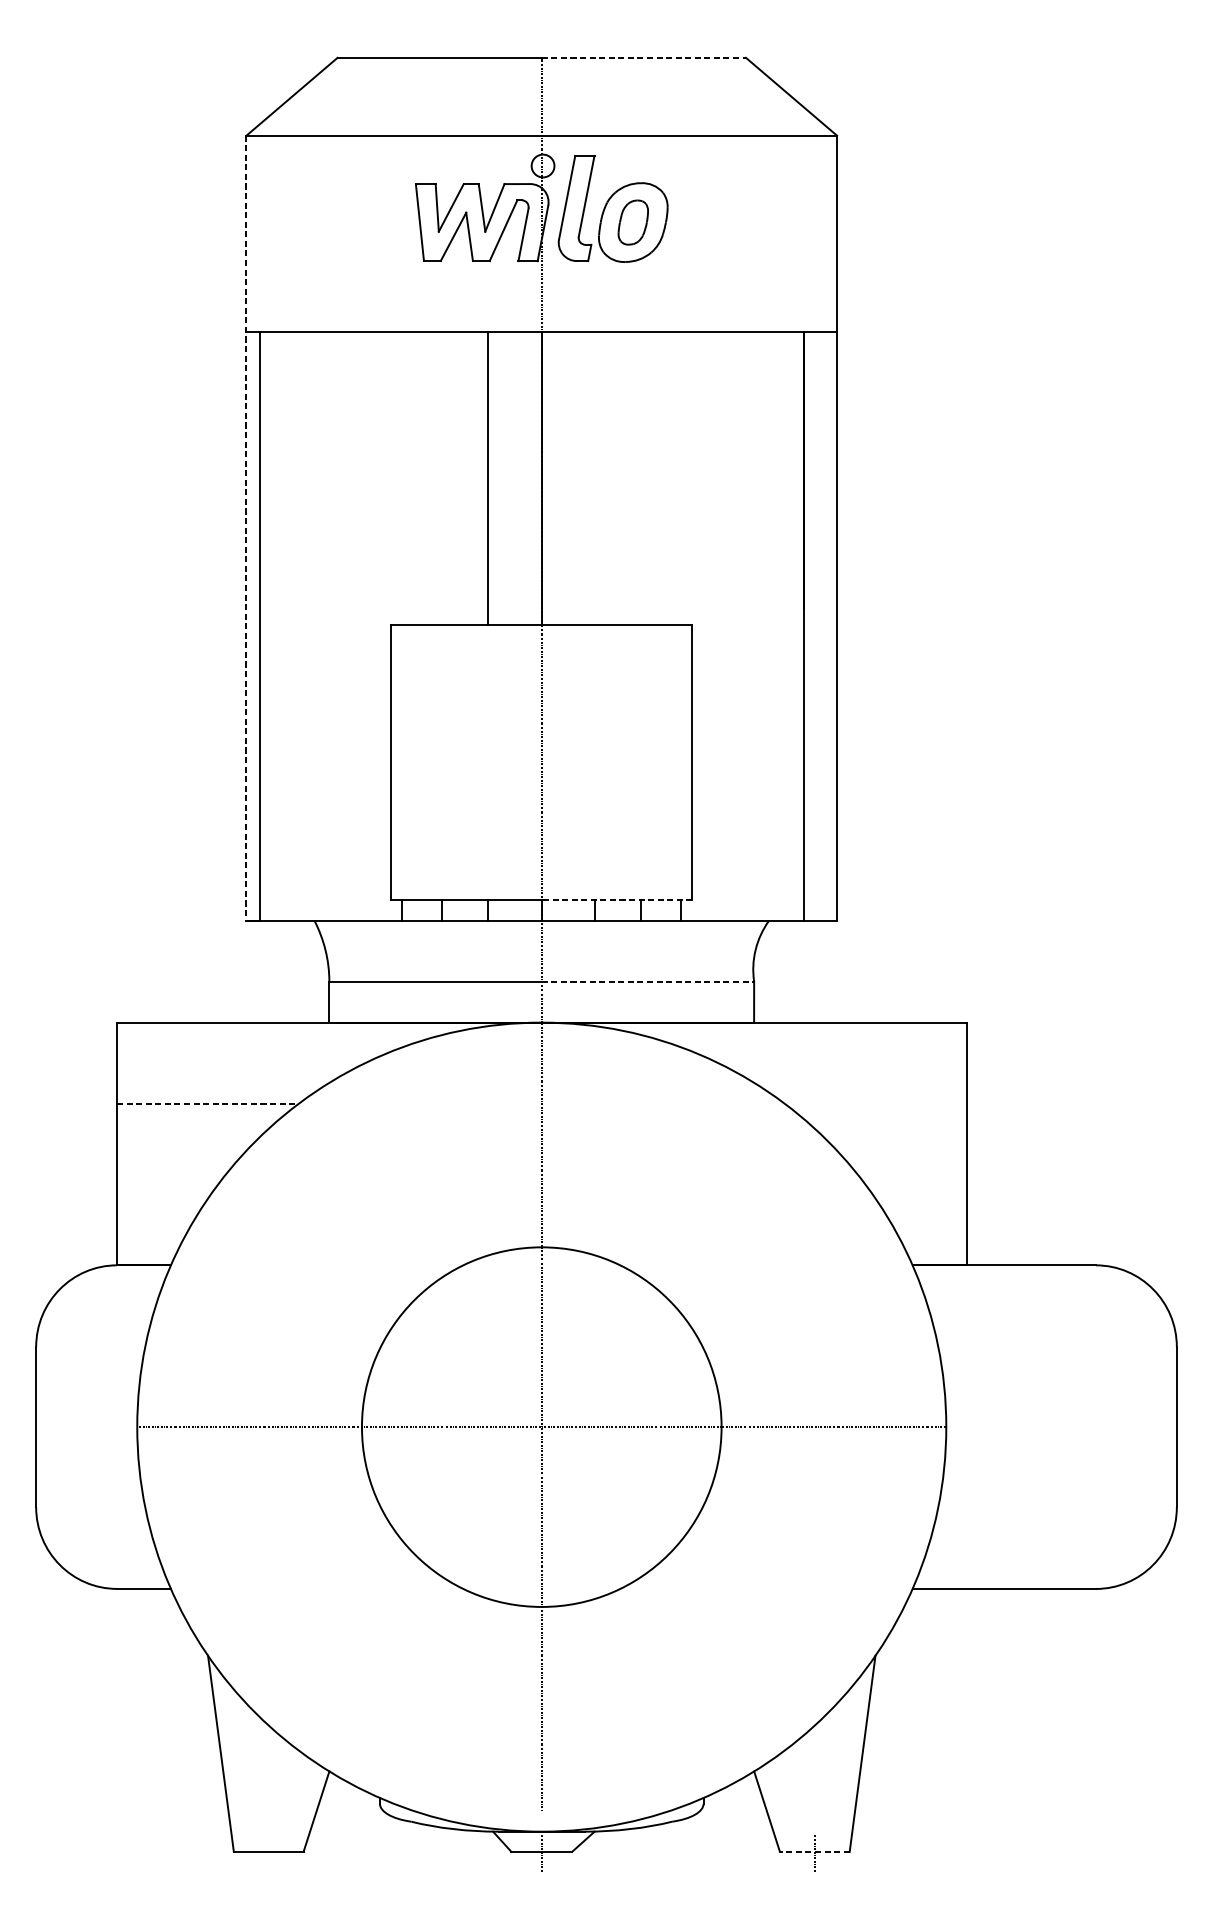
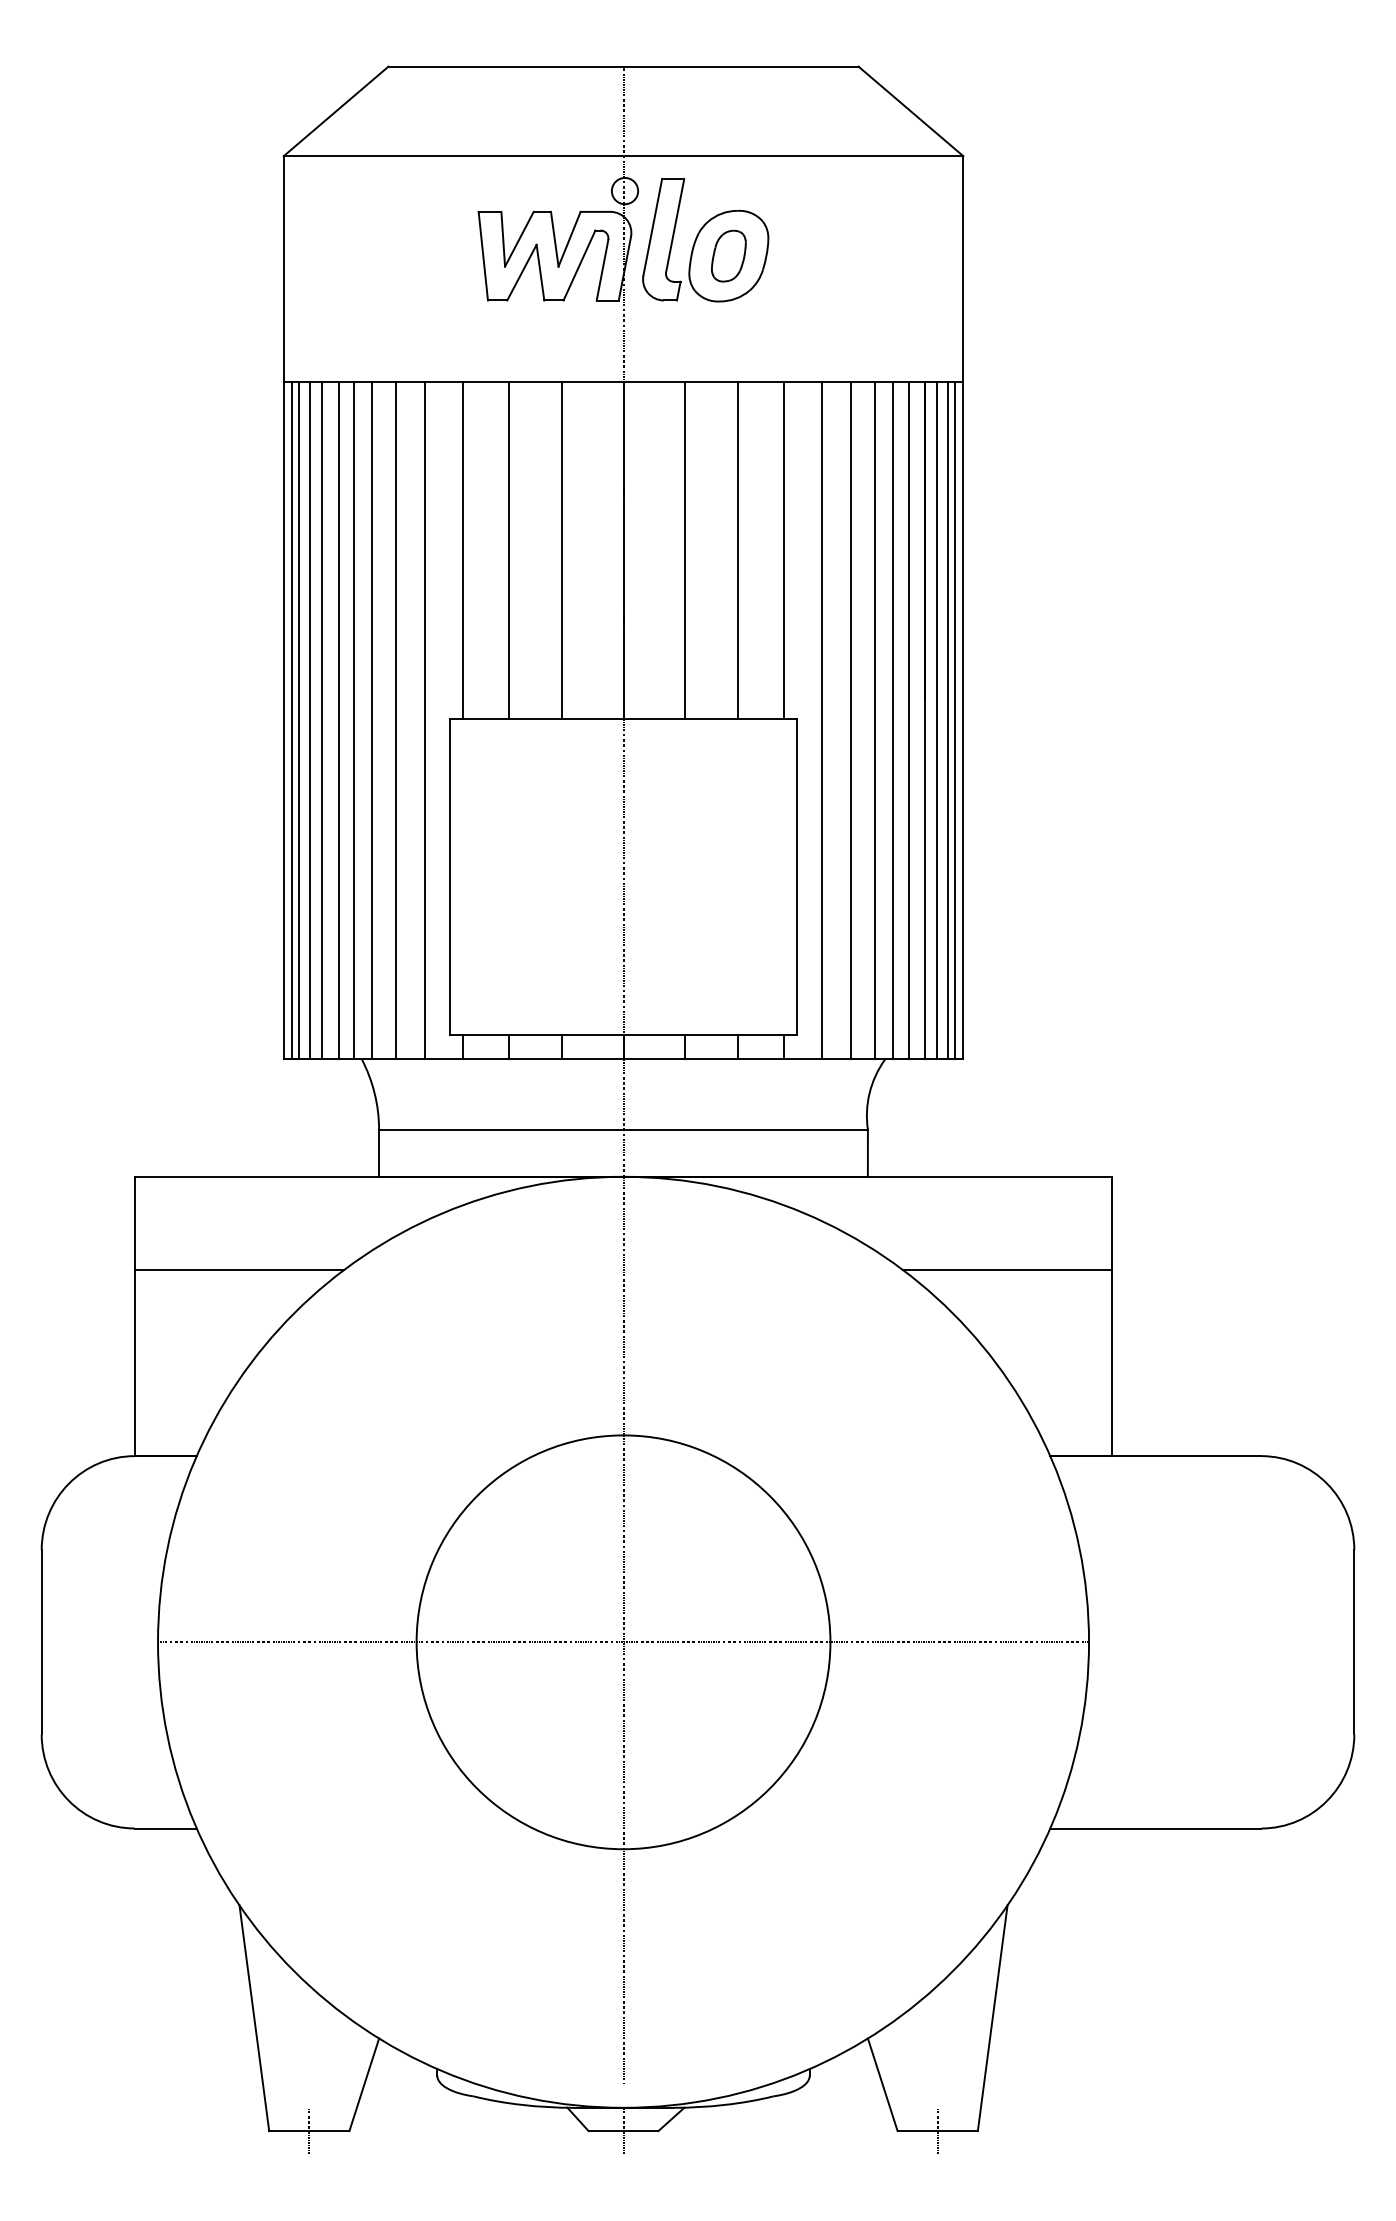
line: (644, 57) -> (741, 66), dashed -> solid
line: (401, 478) -> (462, 550), added
line: (442, 478) -> (509, 550), added
line: (595, 478) -> (685, 550), added
line: (640, 478) -> (737, 550), added
line: (681, 478) -> (784, 550), added
line: (246, 527) -> (283, 607), dashed -> solid
line: (254, 626) -> (292, 720), added
line: (269, 626) -> (310, 720), added
line: (280, 626) -> (322, 720), added
line: (294, 626) -> (338, 720), added
line: (307, 626) -> (353, 720), added
line: (323, 626) -> (372, 720), added
line: (344, 626) -> (396, 720), added
line: (369, 626) -> (425, 720), added
line: (713, 626) -> (821, 720), added
line: (739, 626) -> (850, 720), added
line: (759, 626) -> (874, 720), added
line: (776, 626) -> (893, 720), added
line: (789, 626) -> (908, 720), added
line: (813, 626) -> (936, 720), added
line: (823, 626) -> (947, 720), added
line: (829, 626) -> (954, 720), added
line: (617, 899) -> (710, 1035), dashed -> solid
line: (648, 981) -> (746, 1129), dashed -> solid
line: (208, 1103) -> (239, 1269), dashed -> solid
line: (875, 1103) -> (1007, 1269), added
line: (268, 1851) -> (309, 2130), added
line: (814, 1852) -> (937, 2131), dashed -> solid

